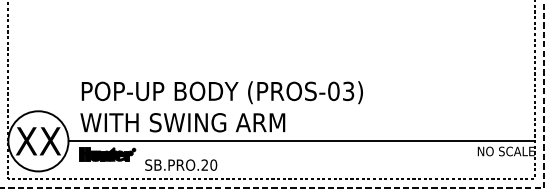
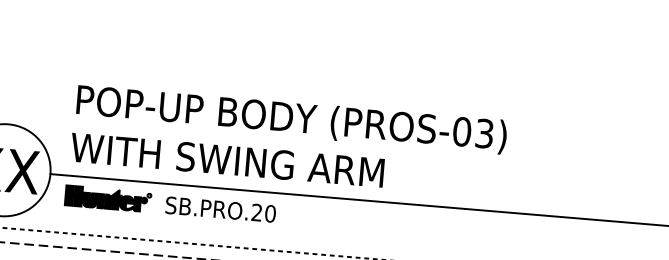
text: (181, 164) -> (221, 208), moved

